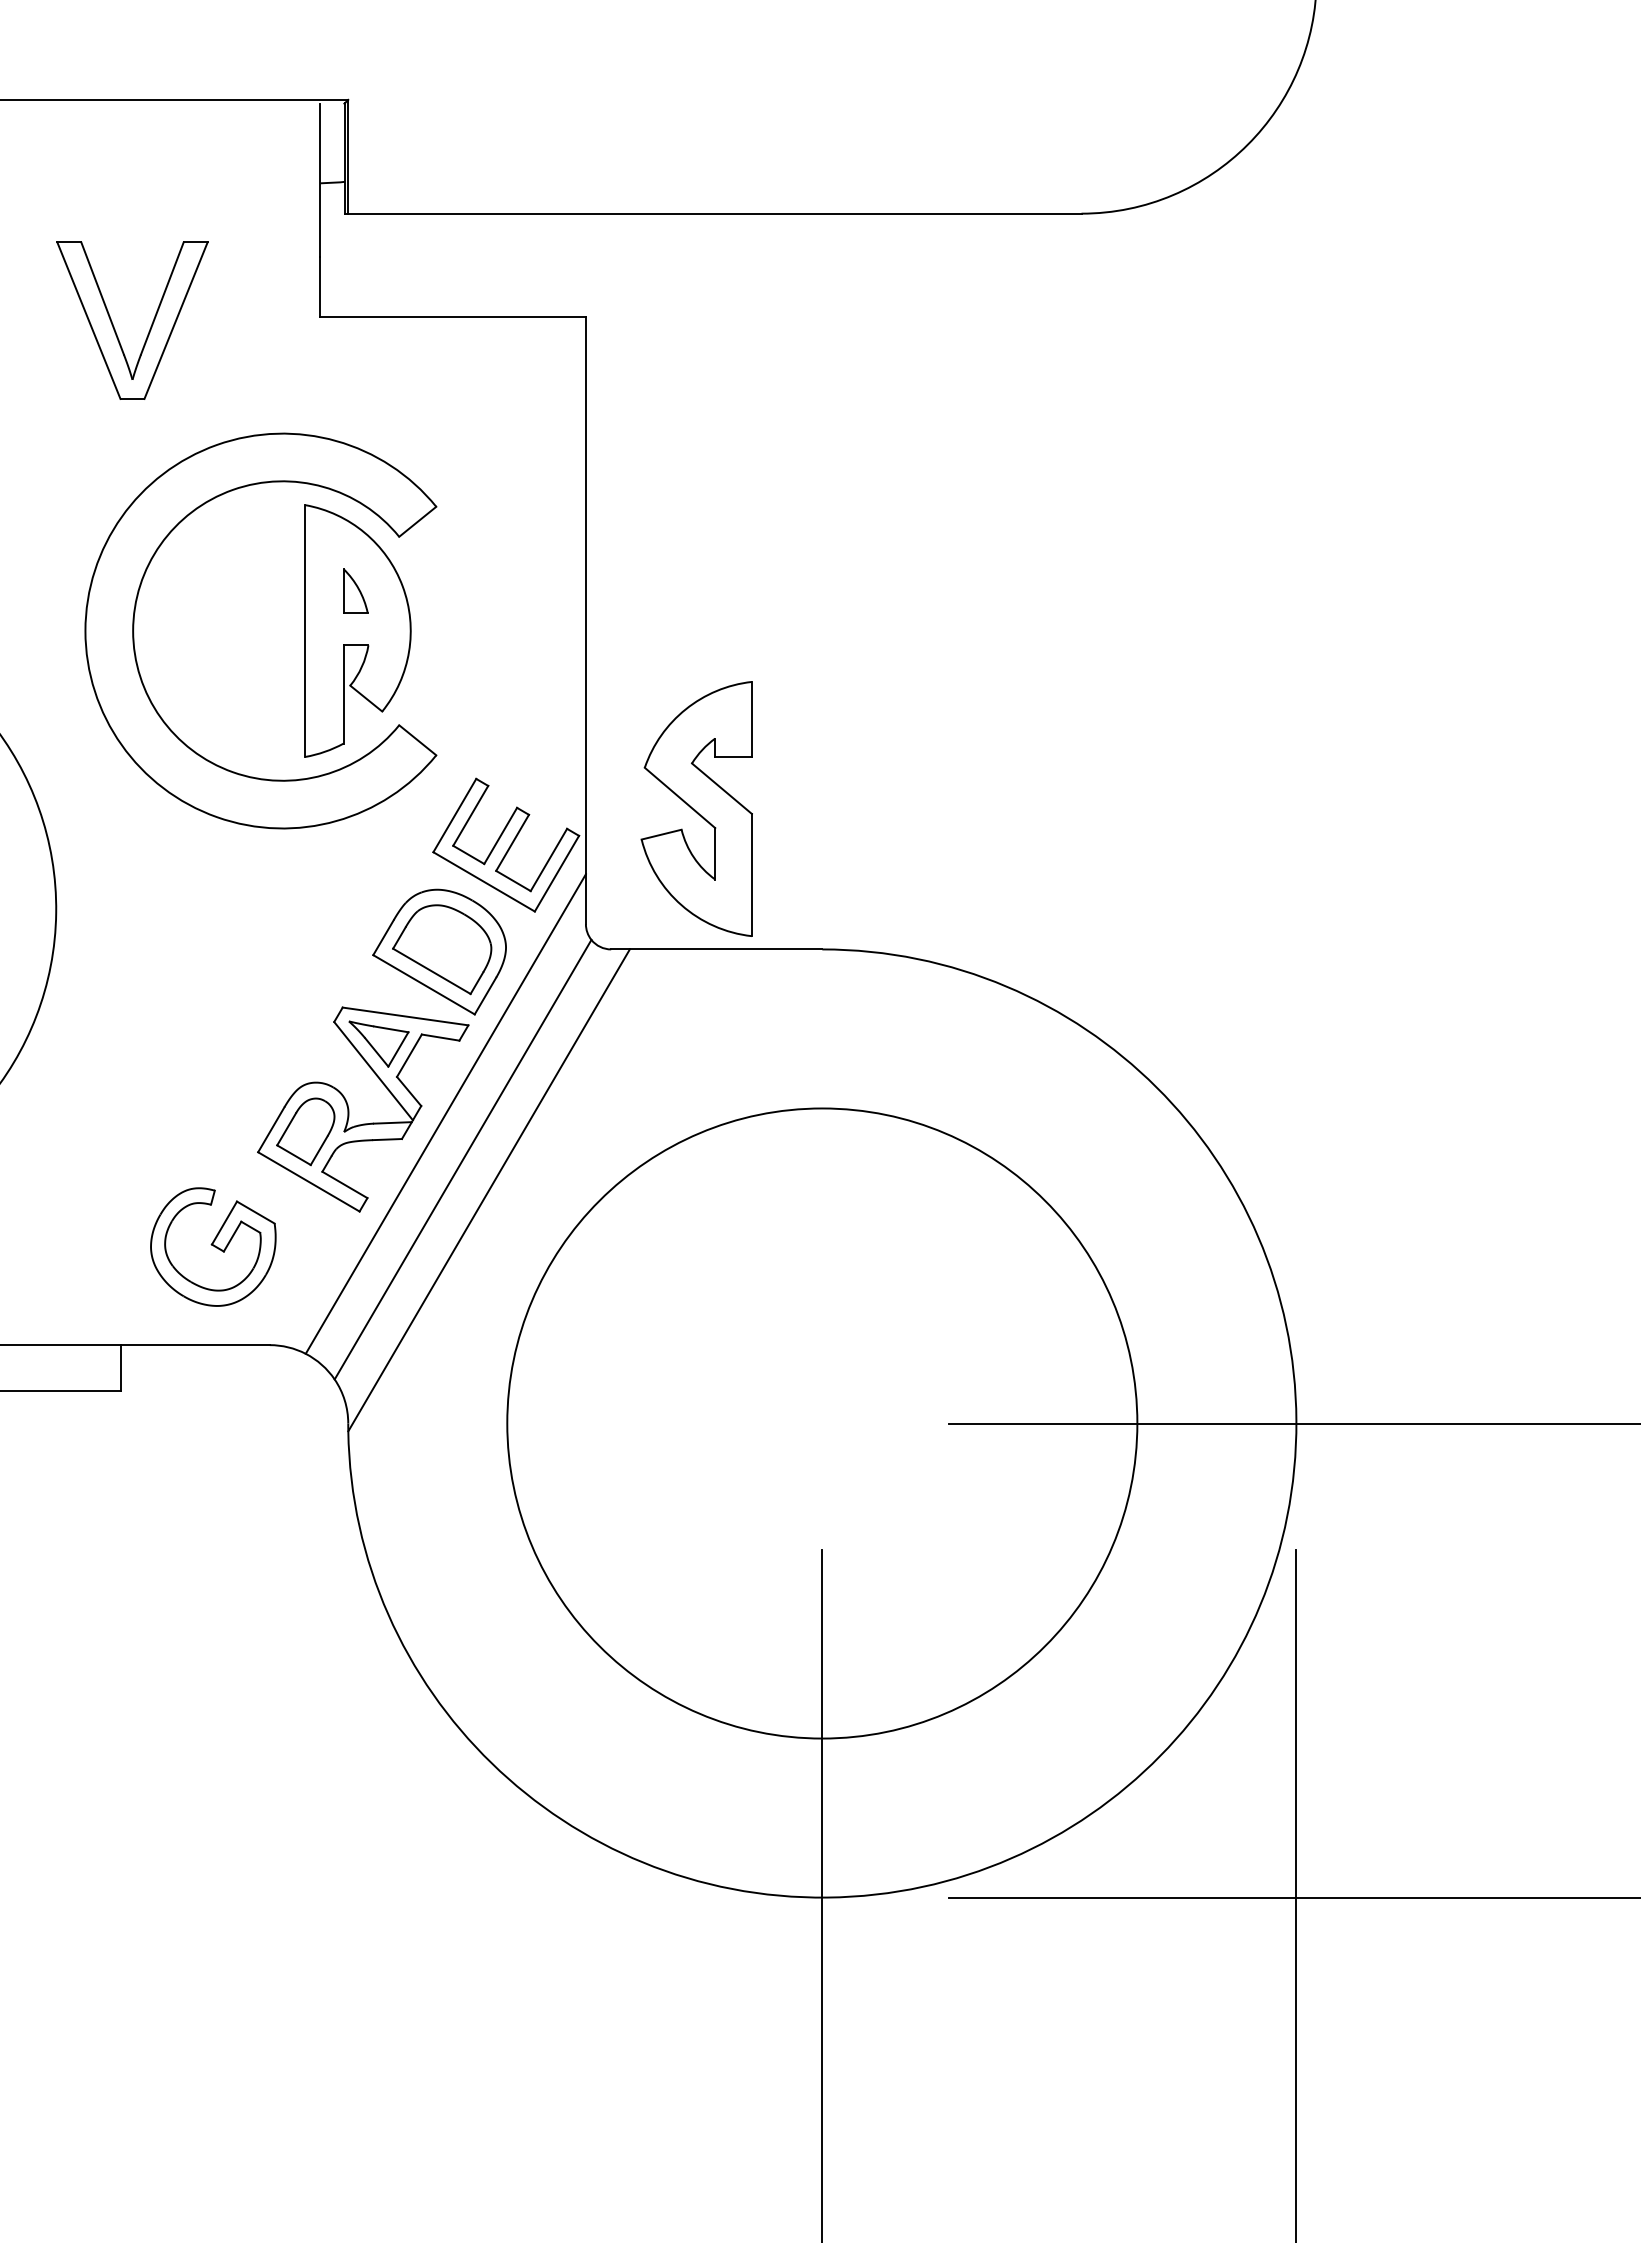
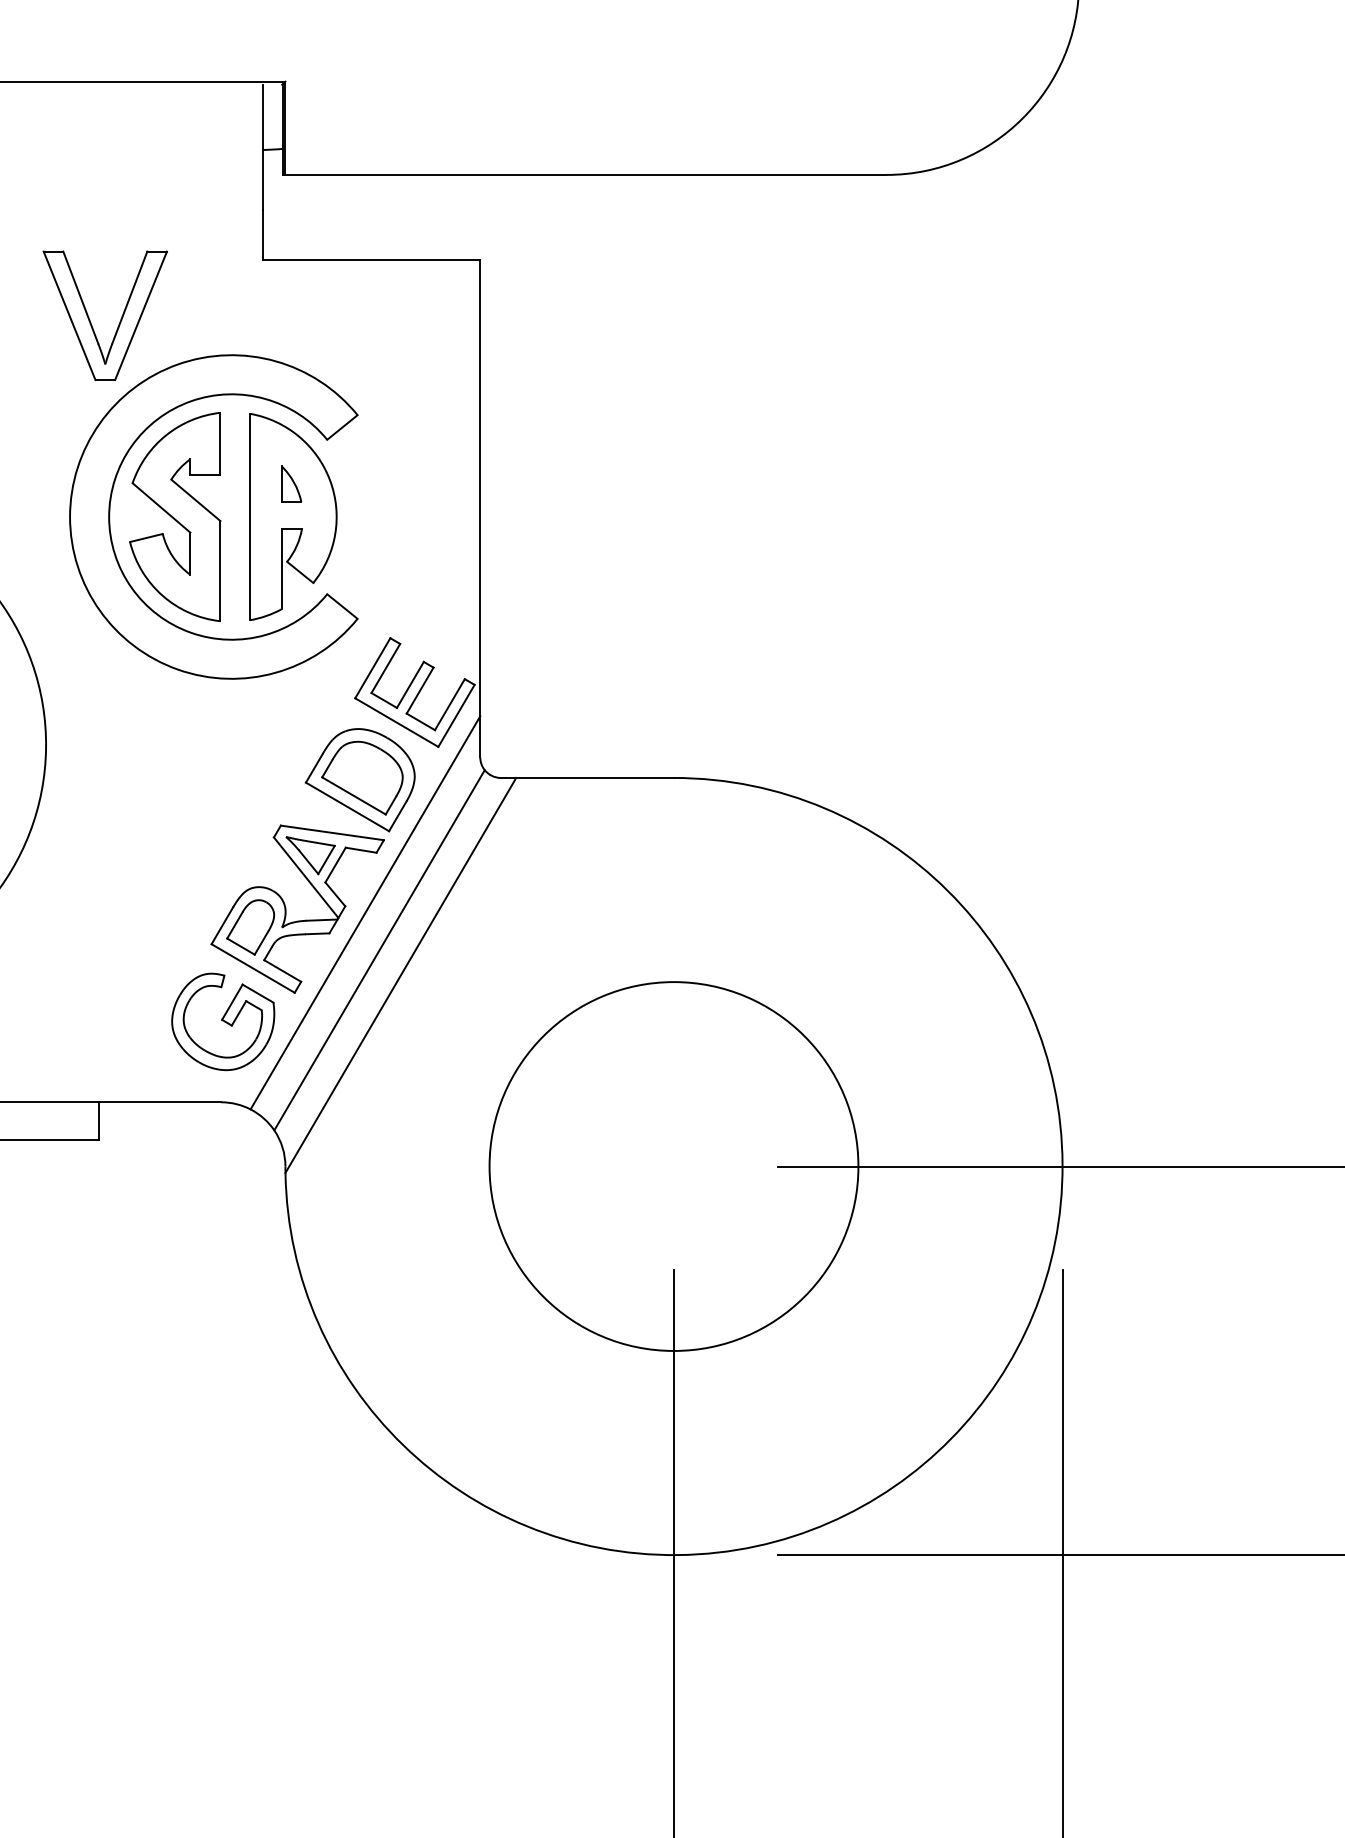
part: (114, 326) -> (90, 320), moved
part: (696, 808) -> (175, 516), moved
part: (213, 1246) -> (223, 1021), moved
circle: (822, 1423) -> (674, 1166), size x0.71

